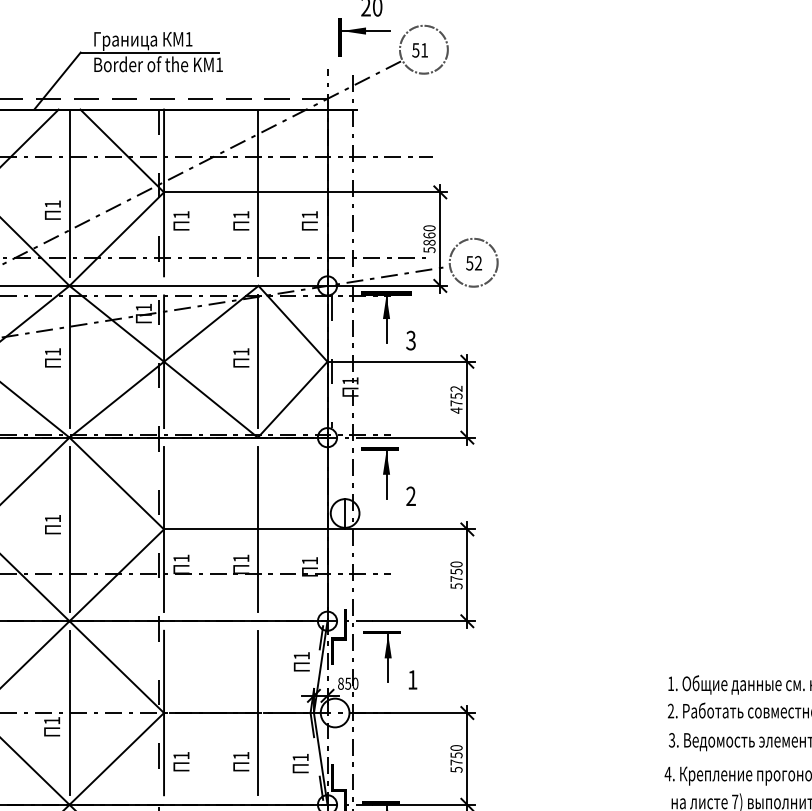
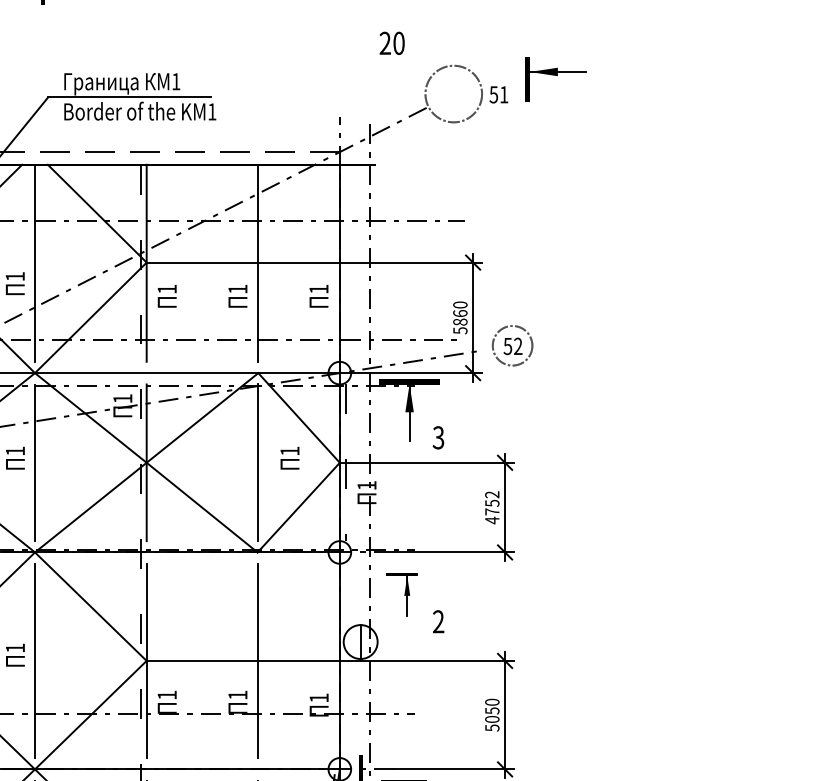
part: (364, 37) -> (556, 79), moved
text: (419, 50) -> (498, 94), moved
circle: (473, 262) -> (512, 345), size x0.7
text: (241, 357) -> (290, 457), moved
part: (379, 473) -> (401, 594), size x0.7
text: (456, 578) -> (492, 718), 5750 -> 5050

